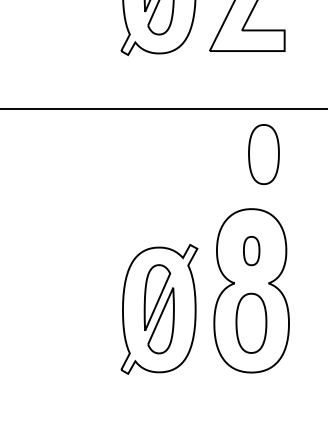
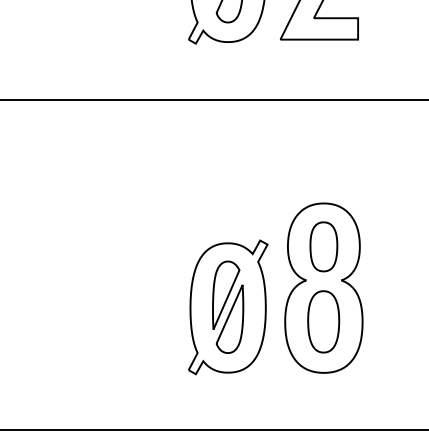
part: (263, 154) -> (336, 146), removed
part: (251, 250) -> (323, 246), size x1.67

